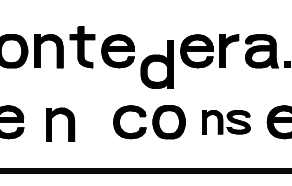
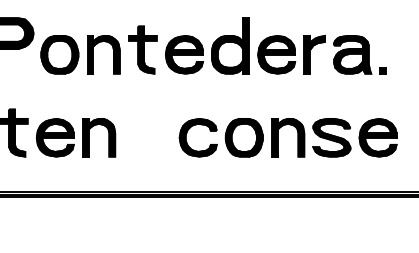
part: (157, 63) -> (230, 45), moved
part: (226, 121) -> (311, 137), size x1.43
part: (68, 124) -> (108, 137), moved

